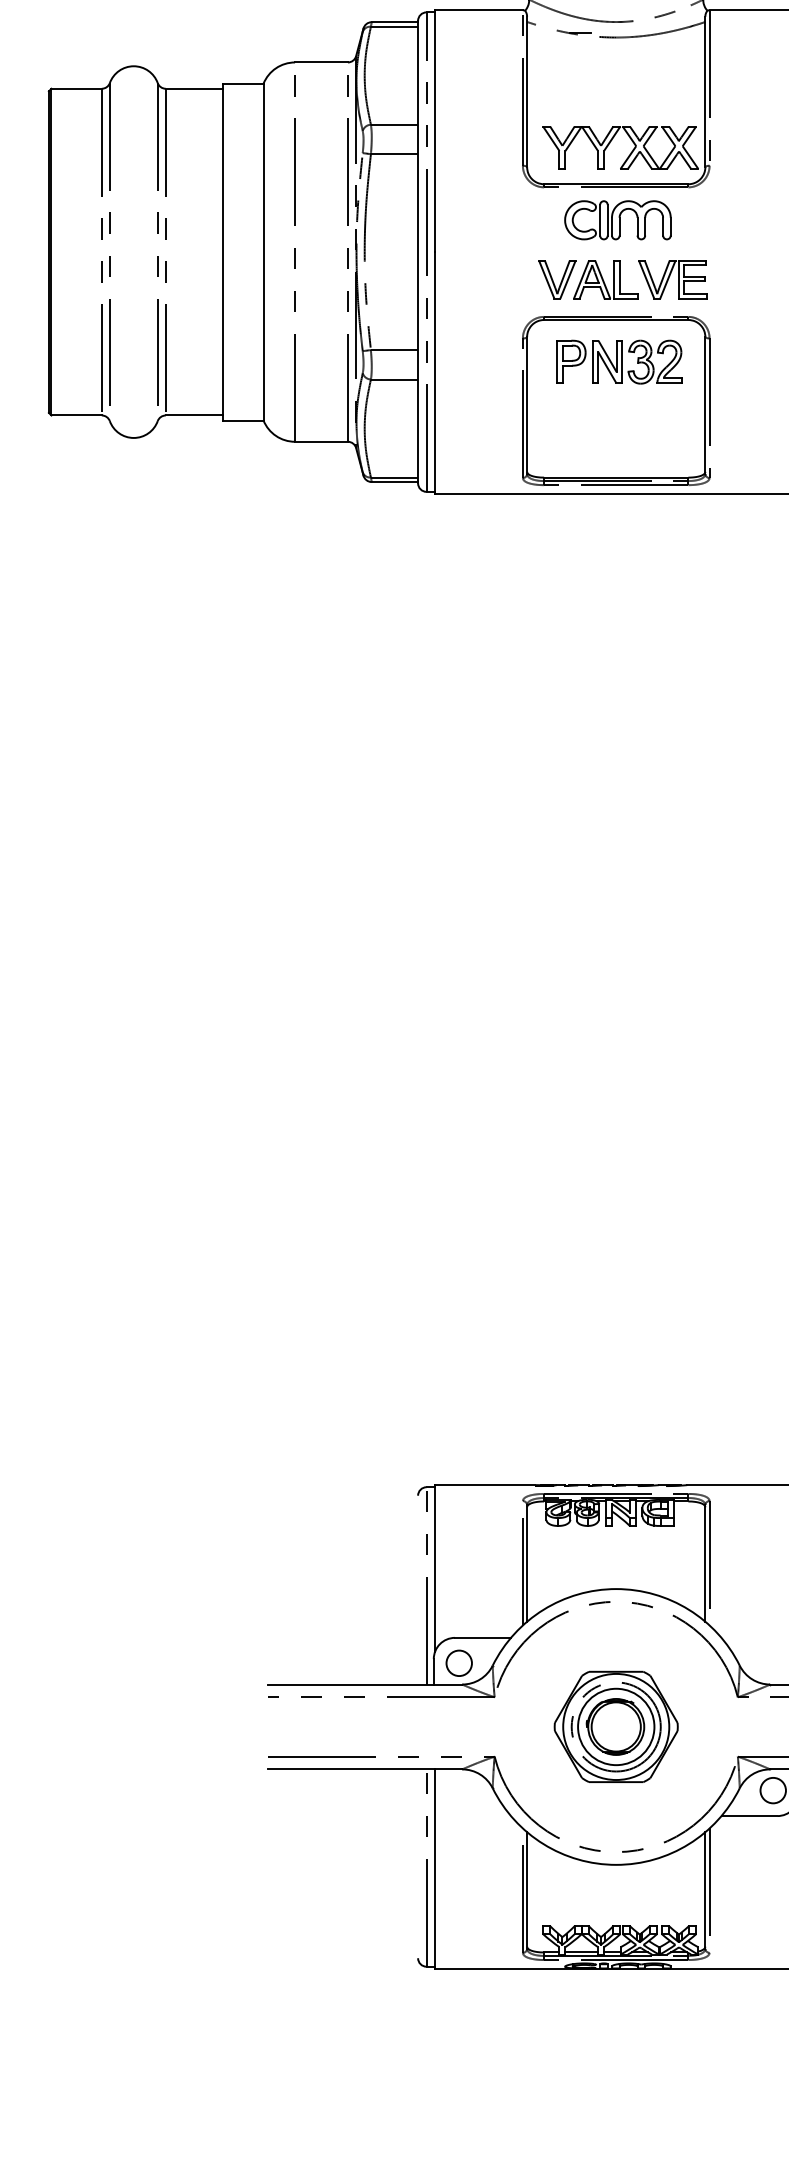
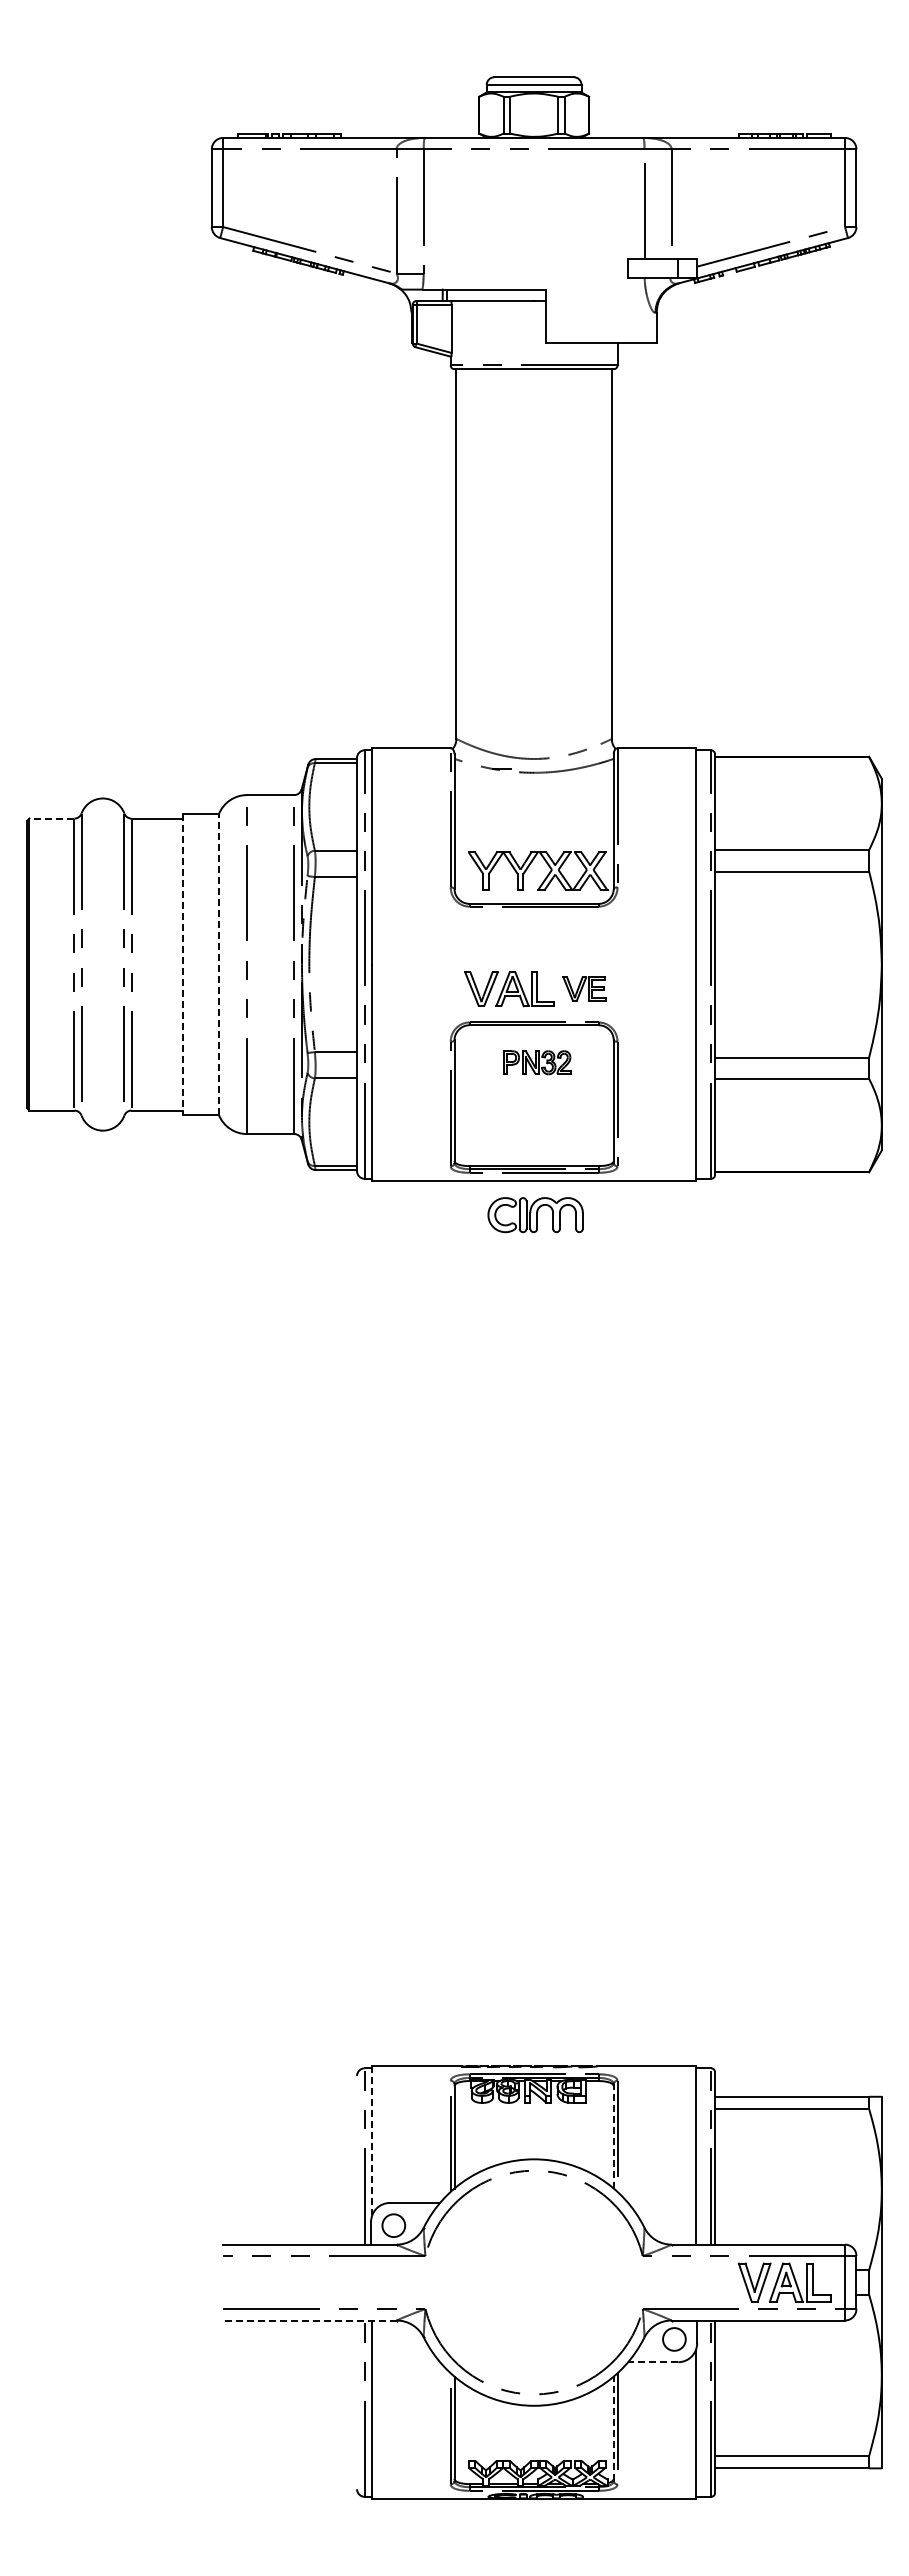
line: (76, 88) -> (51, 818), solid -> dashed
part: (617, 220) -> (535, 1215), moved
line: (222, 252) -> (182, 964), solid -> dashed
line: (263, 252) -> (218, 964), solid -> dashed
part: (672, 278) -> (584, 988), size x0.7
part: (620, 361) -> (537, 1062), size x0.6
line: (705, 1562) -> (613, 2135), solid -> dashed
line: (435, 1567) -> (372, 2140), solid -> dashed
part: (615, 1726) -> (533, 2282), removed
line: (364, 1769) -> (309, 2320), solid -> dashed
line: (748, 1816) -> (652, 2362), solid -> dashed
line: (705, 1890) -> (613, 2428), solid -> dashed

